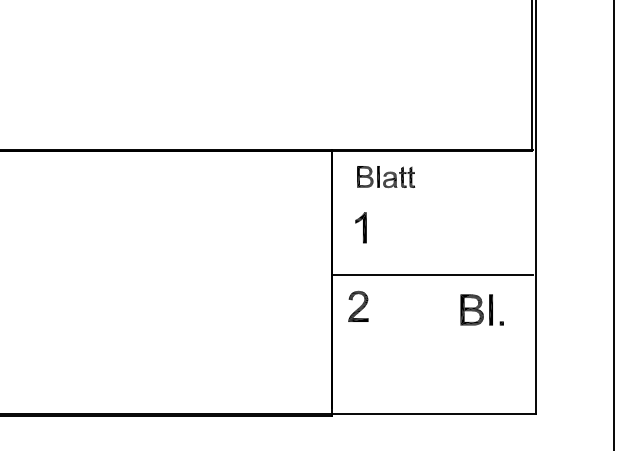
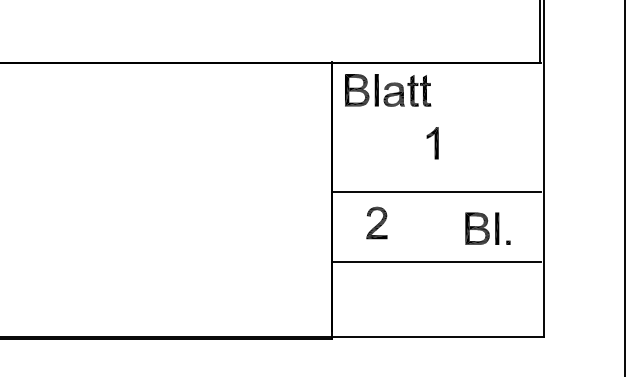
part: (385, 176) -> (387, 89), size x1.43
part: (360, 227) -> (432, 142), moved
part: (358, 305) -> (377, 221), moved
line: (432, 341) -> (436, 261), added

